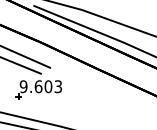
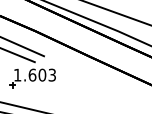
text: (23, 86) -> (17, 74), 9.603 -> 1.603

